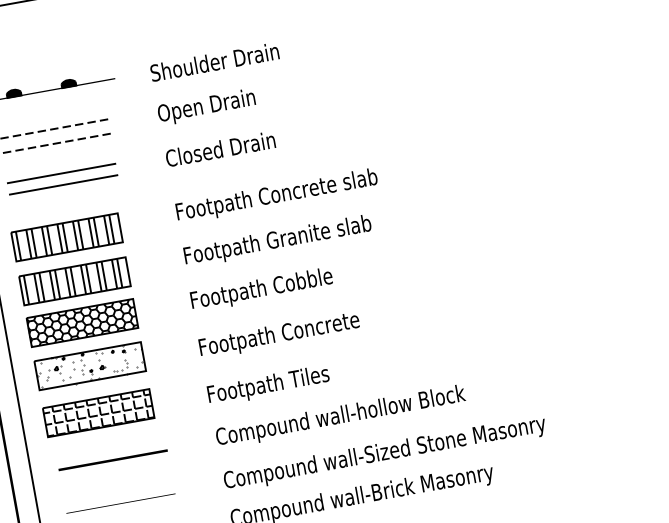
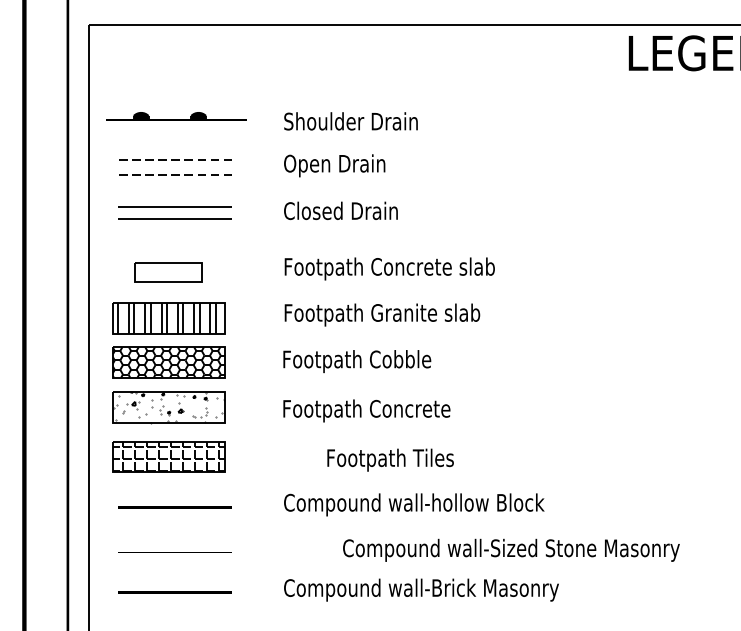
part: (66, 237) -> (168, 272), size x0.6
text: (268, 385) -> (390, 459), moved
text: (384, 452) -> (511, 549), moved

